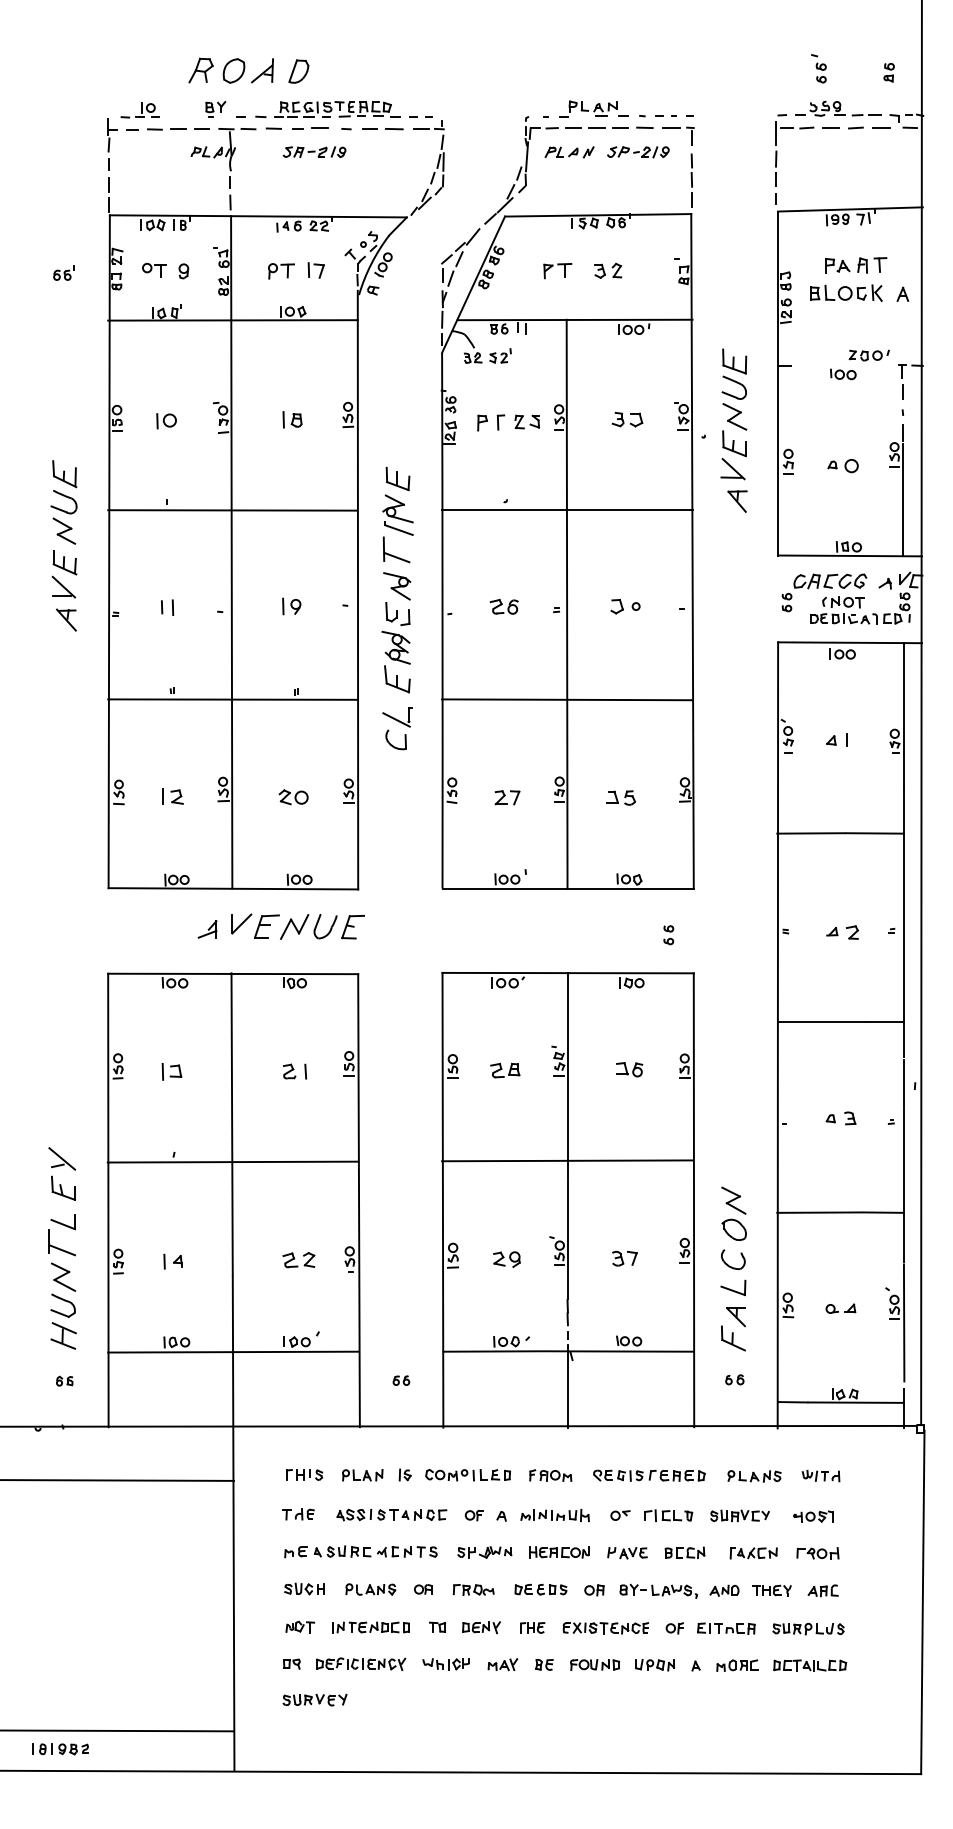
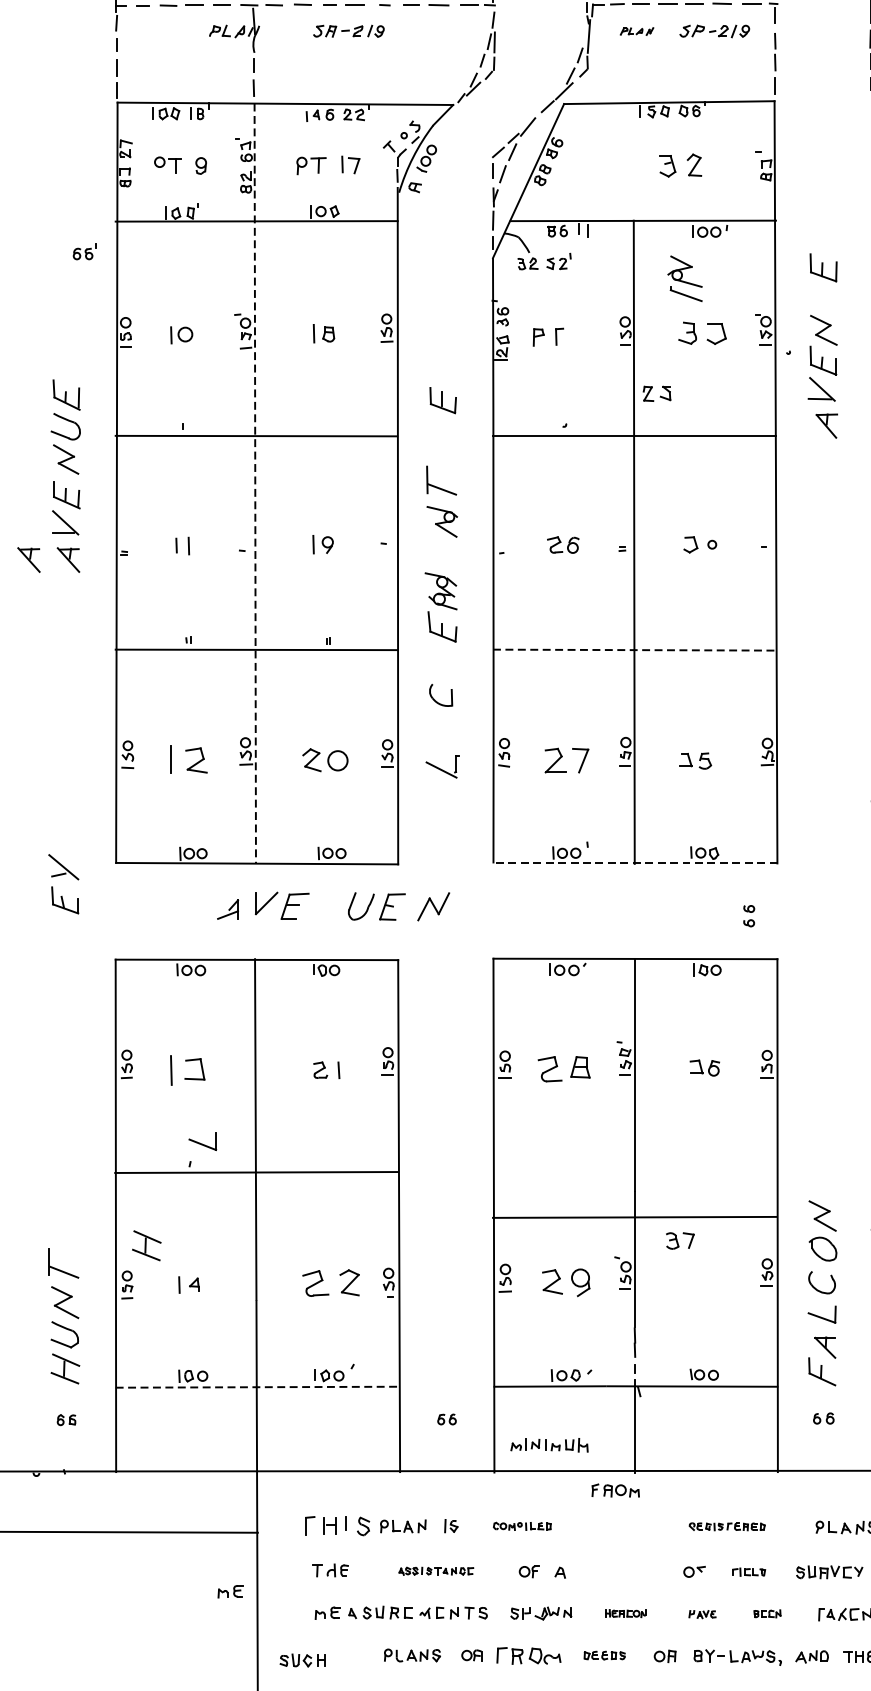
part: (569, 152) -> (636, 31), size x0.6
part: (608, 270) -> (681, 164), size x1.4
part: (557, 271) -> (623, 166), removed
part: (63, 272) -> (84, 250), moved
part: (733, 387) -> (822, 297), removed
part: (627, 419) -> (702, 333), size x1.4
part: (526, 421) -> (656, 393), moved
part: (397, 514) -> (684, 277), moved
line: (231, 552) -> (255, 483), solid -> dashed
part: (397, 613) -> (442, 552), removed
part: (31, 619) -> (29, 559), added
line: (568, 699) -> (635, 649), solid -> dashed
part: (397, 717) -> (442, 767), moved
part: (172, 796) -> (188, 759), size x1.6
part: (293, 797) -> (325, 760), size x1.4
part: (507, 797) -> (566, 760), size x1.6
line: (568, 888) -> (635, 863), solid -> dashed
part: (294, 926) -> (433, 906), moved
part: (505, 1070) -> (564, 1068), size x1.6
part: (171, 1071) -> (187, 1070), size x1.6
line: (567, 1160) -> (634, 1217), moved
part: (60, 1166) -> (61, 875), moved
part: (62, 1222) -> (201, 1142), moved
part: (135, 1226) -> (146, 1245), added
part: (624, 1258) -> (679, 1240), moved
part: (506, 1259) -> (565, 1282), size x1.6
part: (298, 1260) -> (330, 1283), size x1.6
line: (233, 1352) -> (257, 1387), solid -> dashed
part: (304, 1474) -> (337, 1525), size x1.6
part: (467, 1475) -> (521, 1526), size x0.6
part: (550, 1475) -> (615, 1490), moved
part: (649, 1475) -> (727, 1526), size x0.6
part: (391, 1514) -> (435, 1570), size x0.6
part: (554, 1515) -> (548, 1445), moved
part: (668, 1515) -> (748, 1571), size x0.6
part: (209, 1533) -> (230, 1592), added
part: (559, 1552) -> (625, 1613), size x0.6
part: (684, 1552) -> (766, 1613), size x0.6
part: (627, 1553) -> (702, 1614), size x0.6
part: (304, 1588) -> (302, 1659), moved
part: (473, 1589) -> (528, 1655), size x1.4
part: (540, 1589) -> (604, 1655), size x0.7

